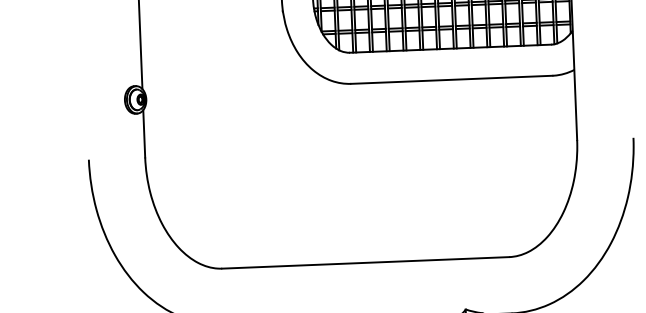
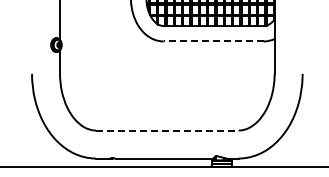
line: (451, 79) -> (213, 41), solid -> dashed
line: (366, 262) -> (167, 130), solid -> dashed

